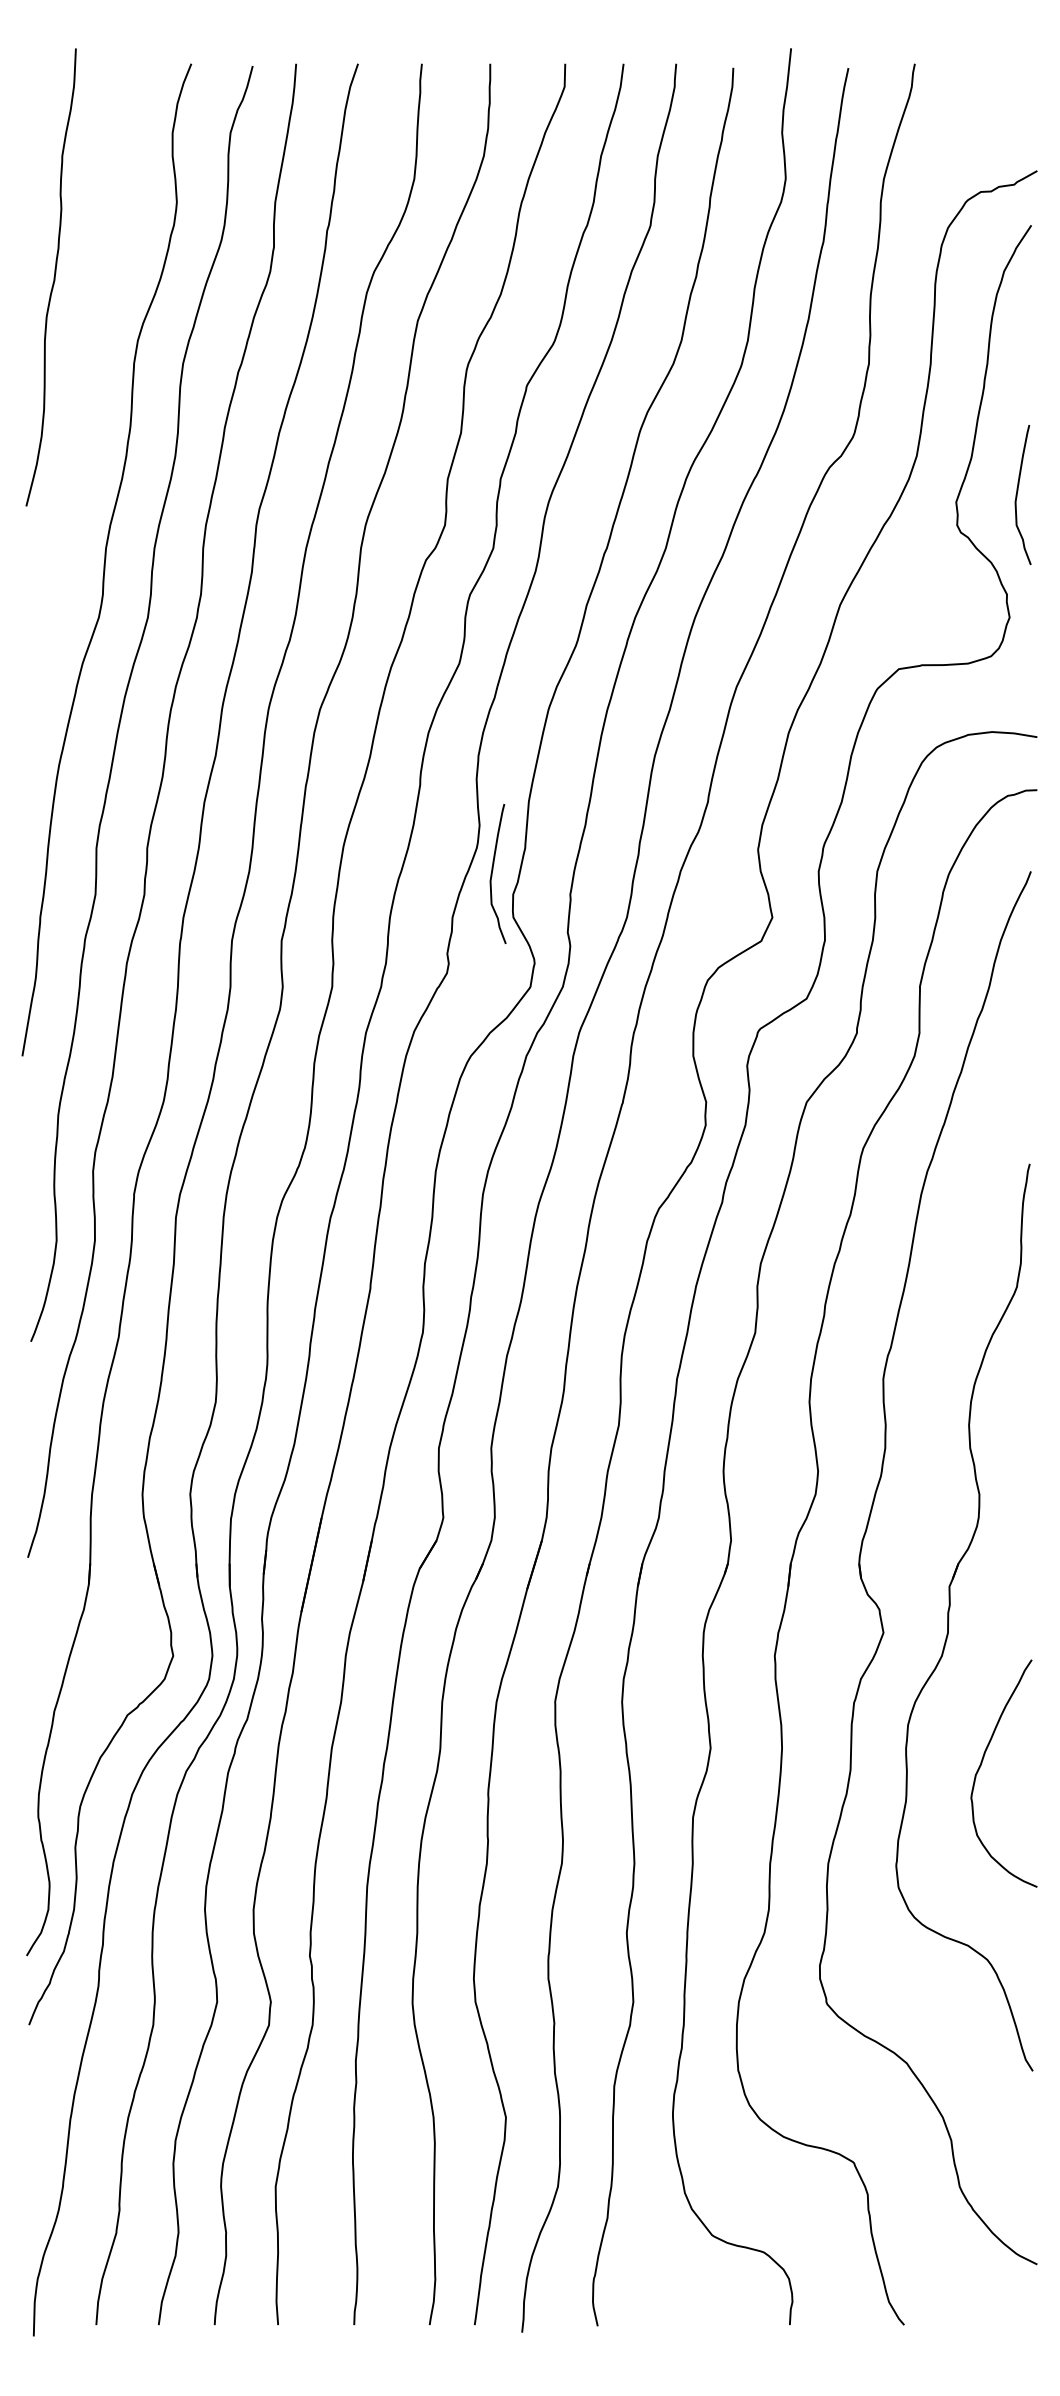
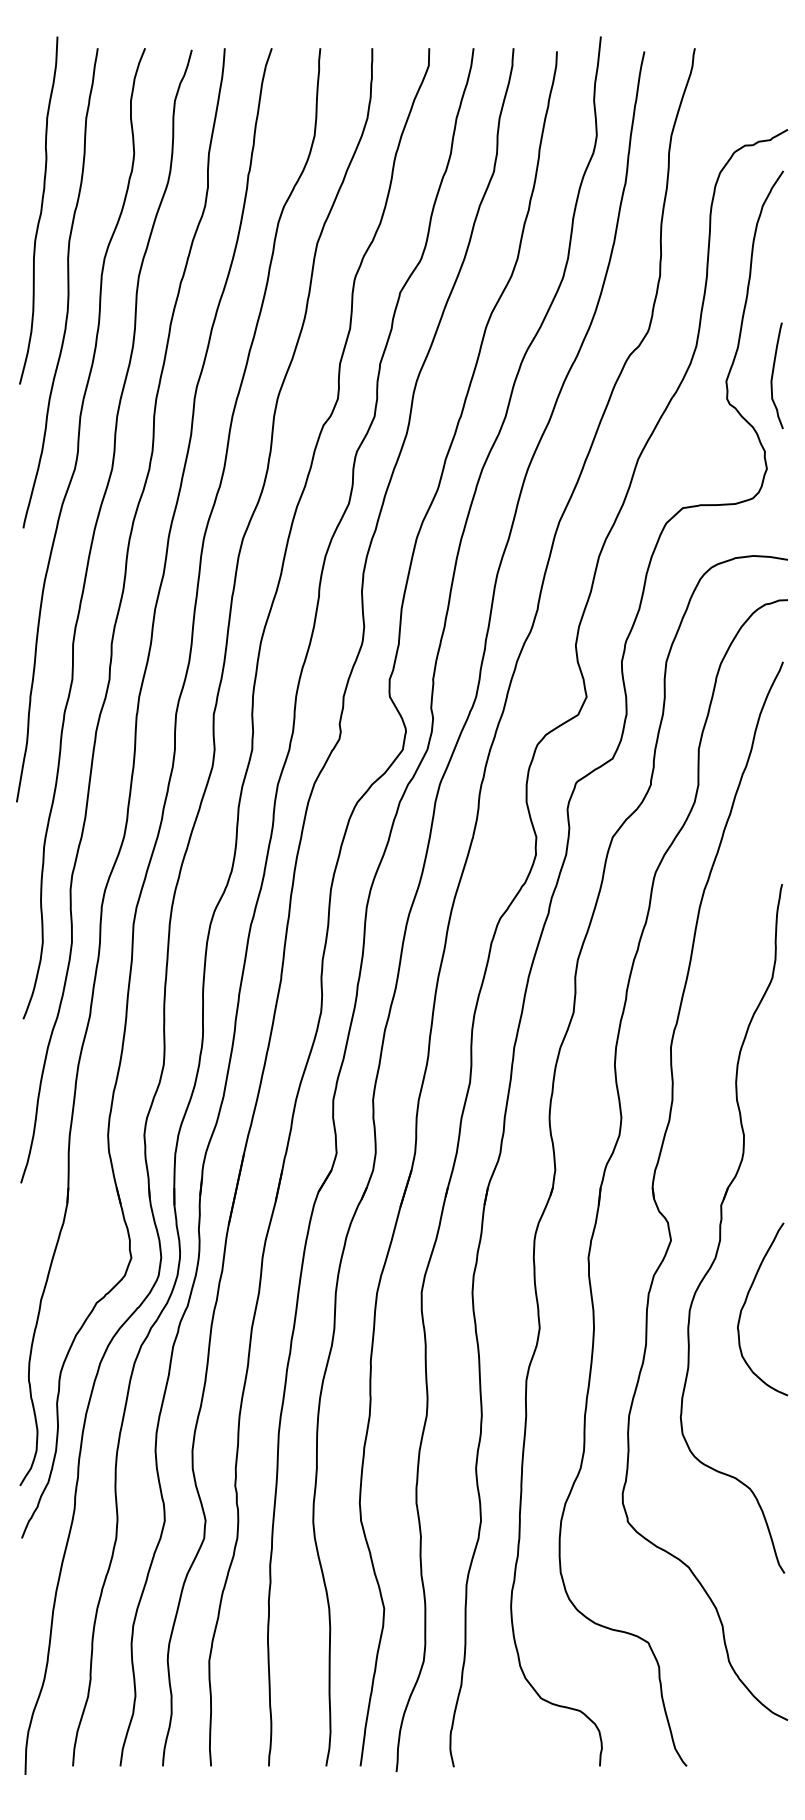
curve: (89, 379) -> (67, 288), added
curve: (492, 874) -> (374, 664), removed
curve: (982, 1763) -> (746, 1301), moved

